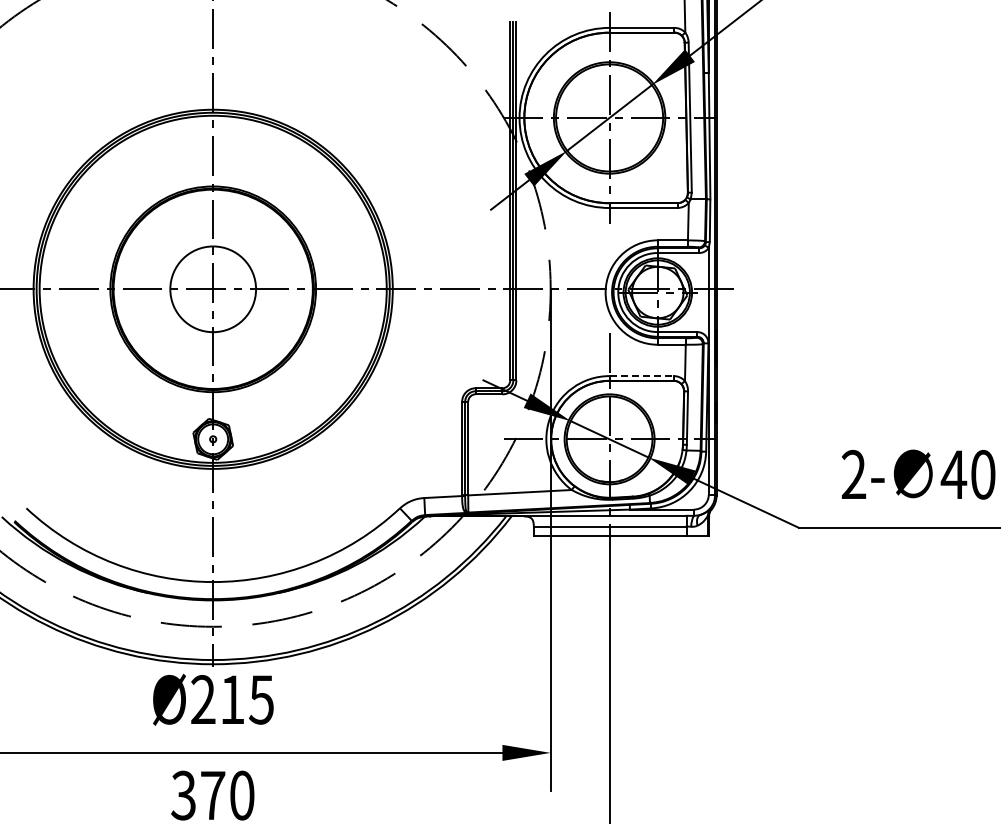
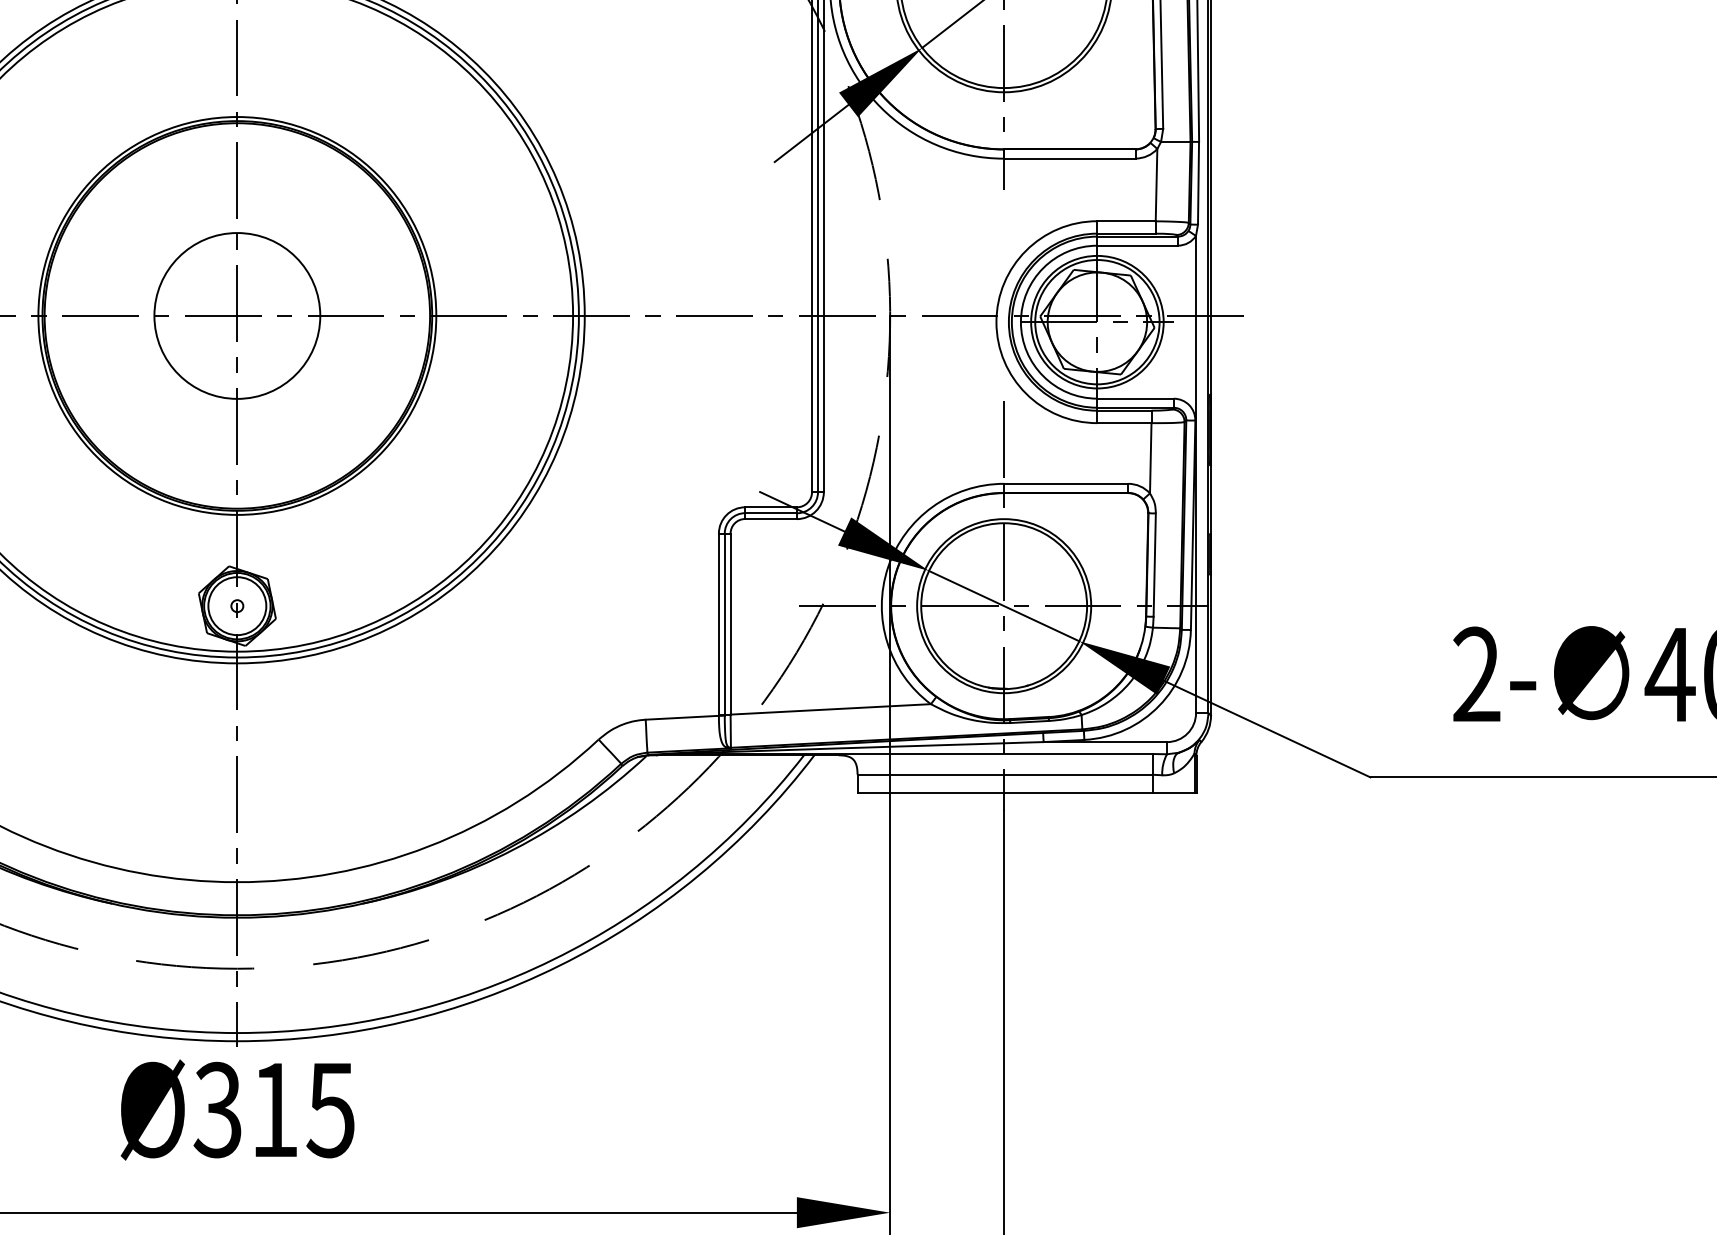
line: (642, 376) -> (1067, 484), dashed -> solid
text: (202, 699) -> (216, 1109), Ø215 -> Ø315

